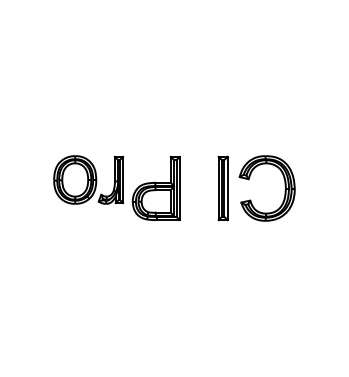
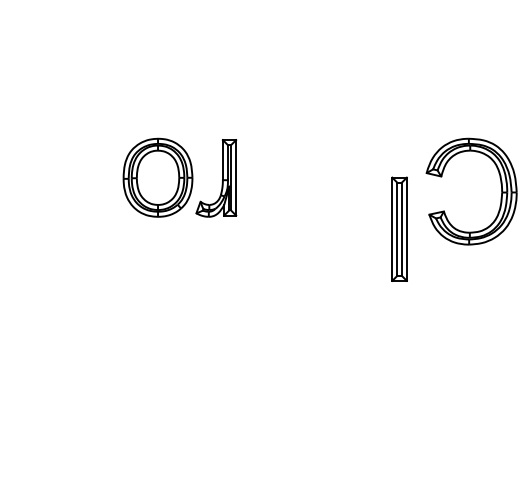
part: (155, 188) -> (289, 191), removed
part: (222, 188) -> (398, 229), moved

